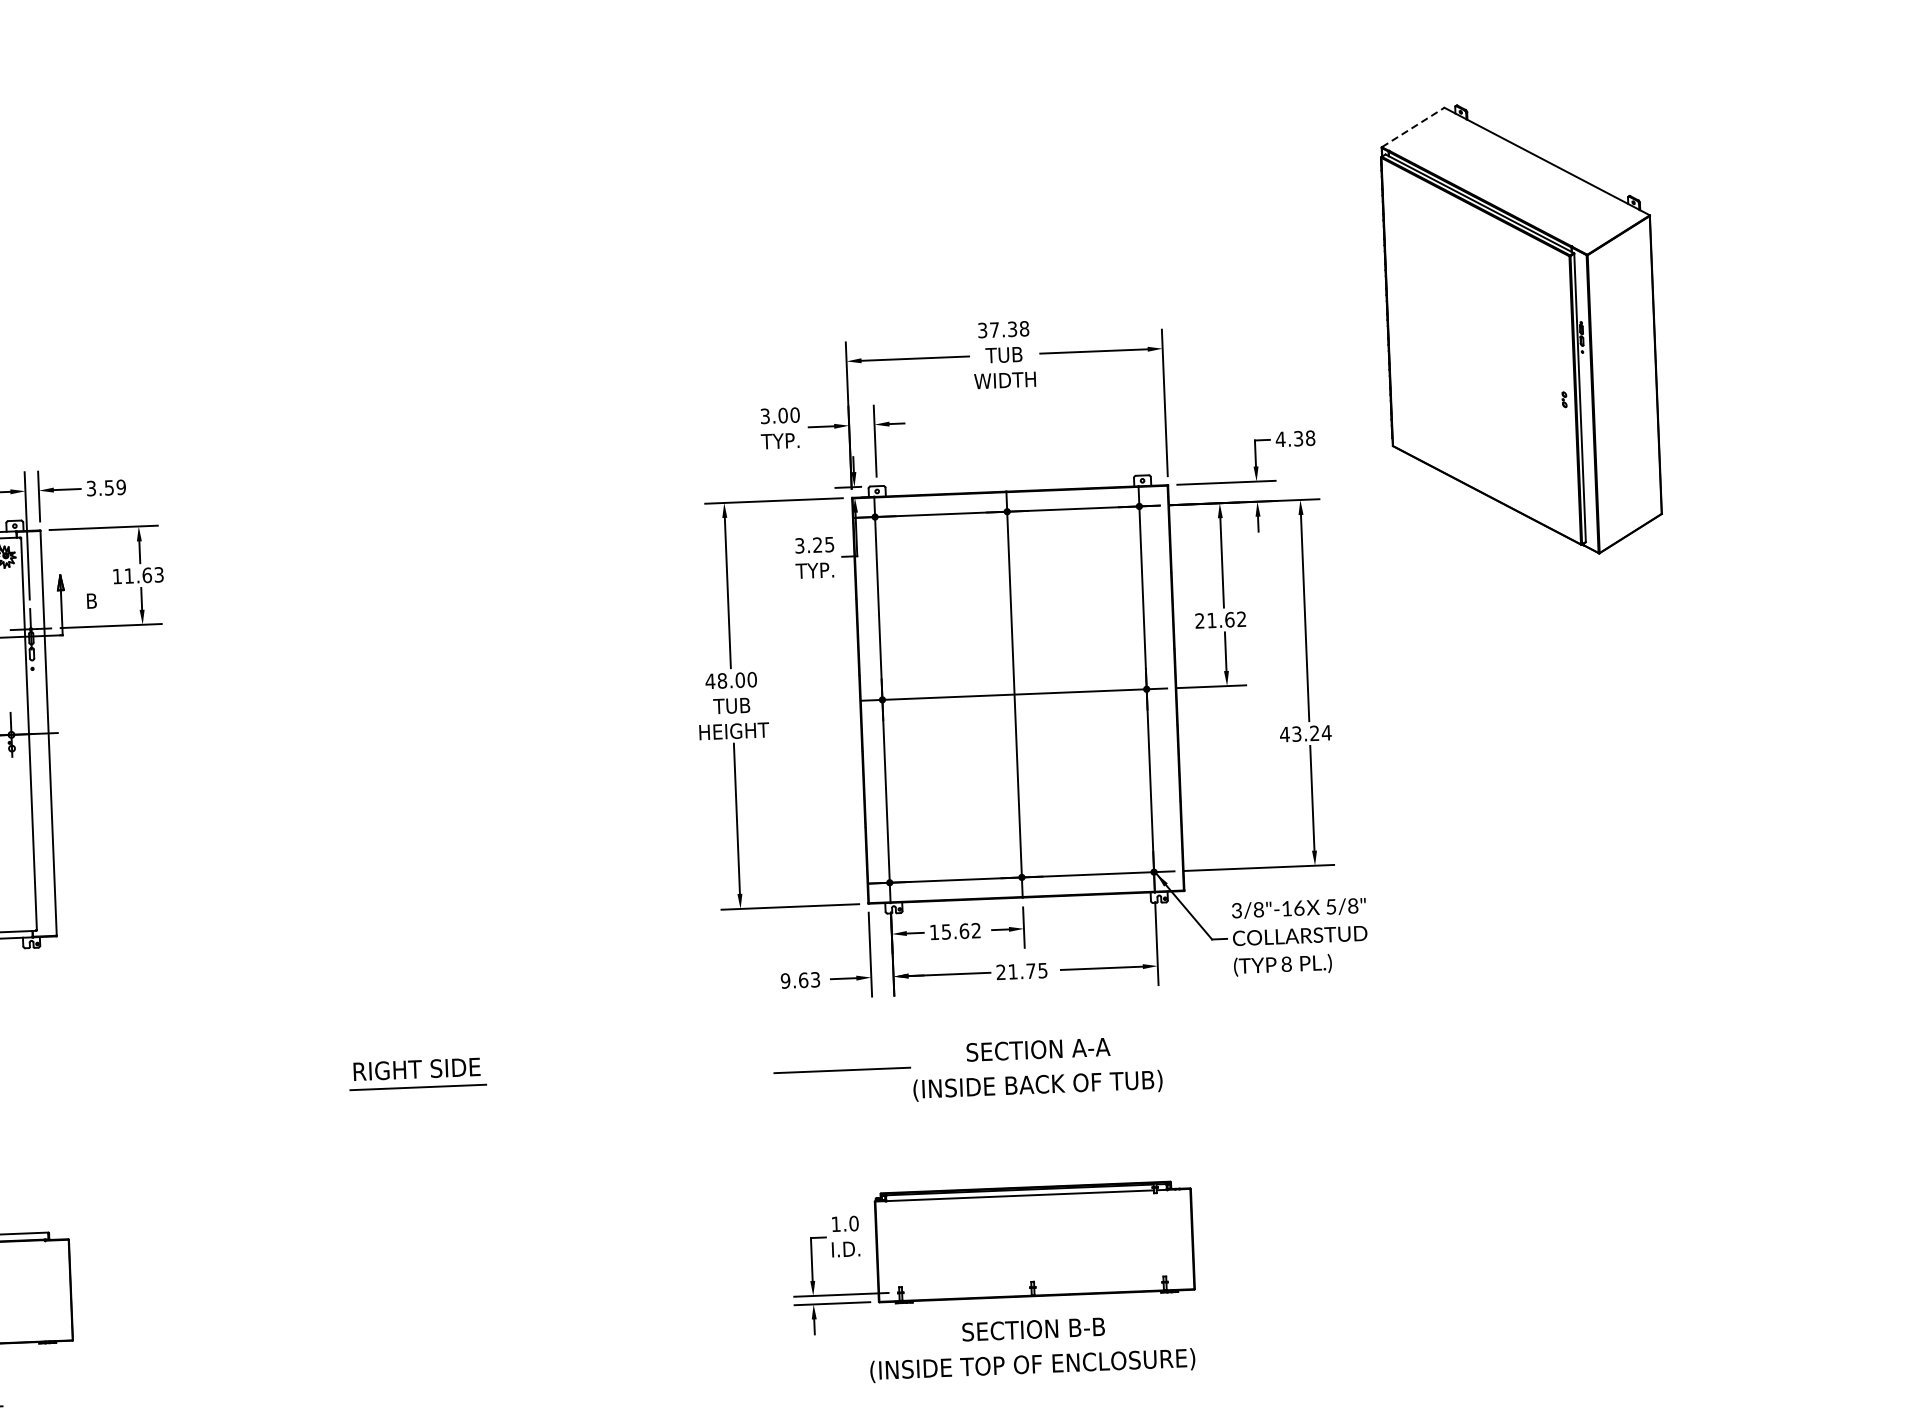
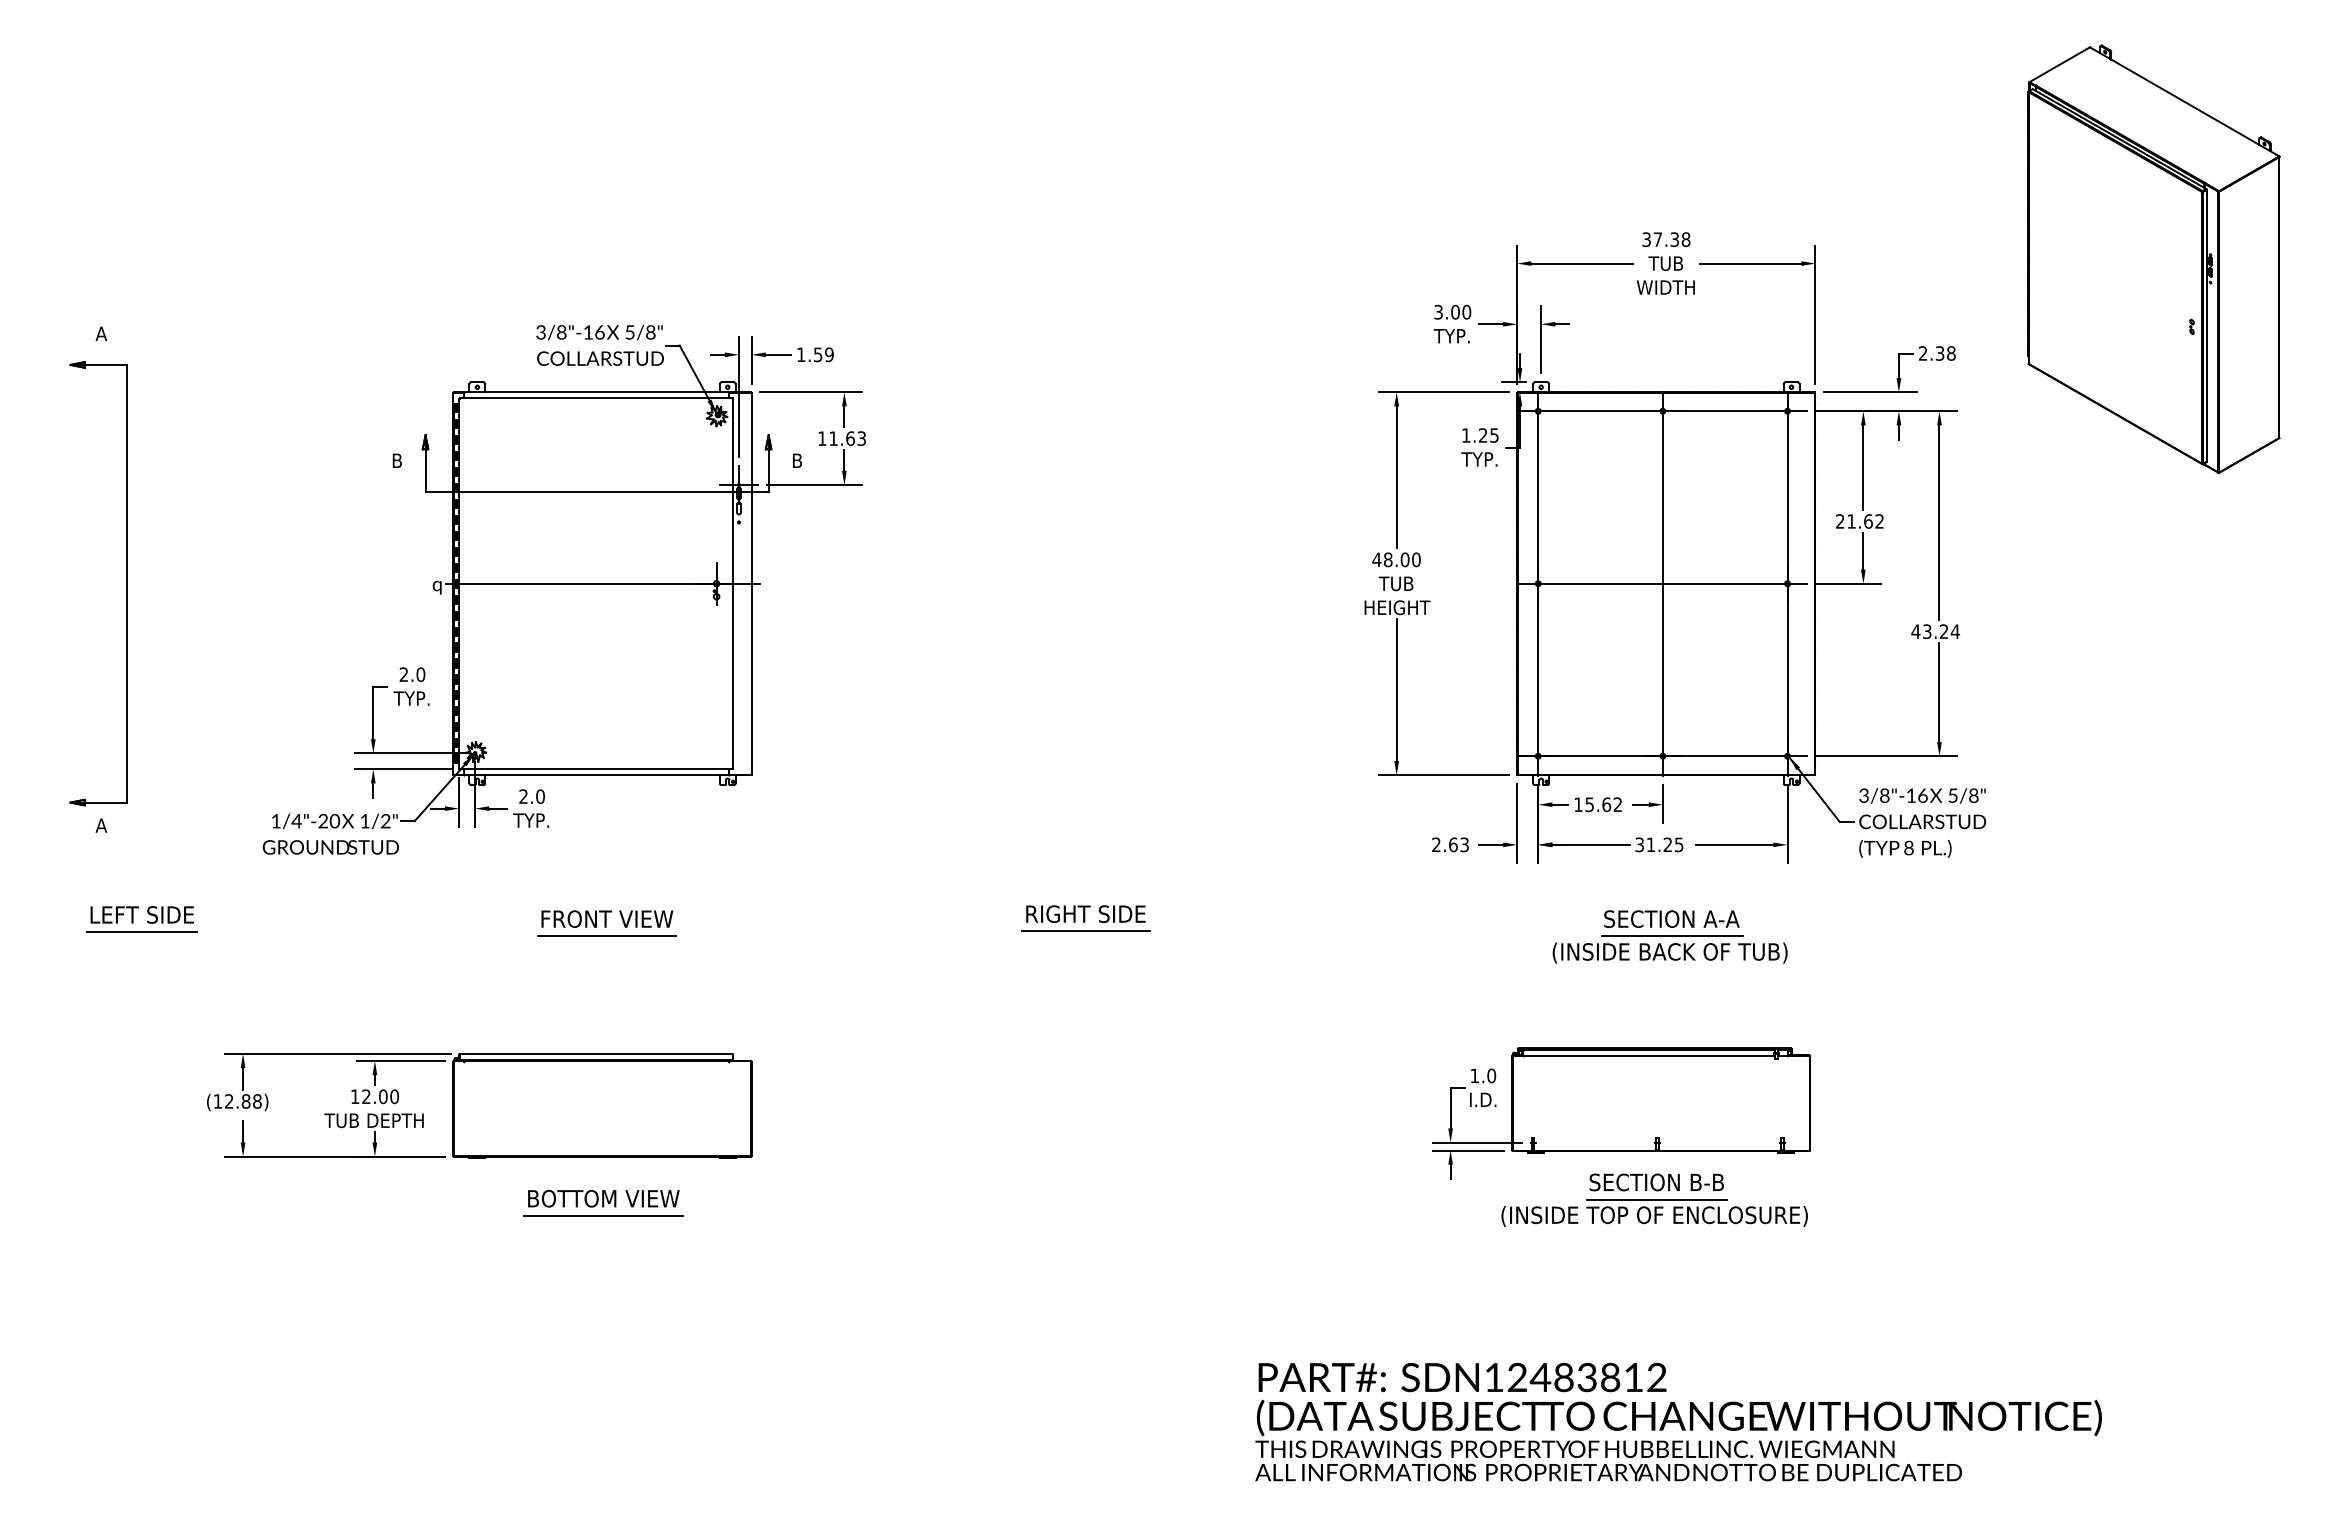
line: (1412, 127) -> (2059, 64), dashed -> solid
text: (1279, 439) -> (1922, 353), 4.38 -> 2.38
text: (91, 488) -> (801, 354), 3.59 -> 1.59
text: (800, 545) -> (1466, 435), 3.25 -> 1.25
text: (1015, 971) -> (1653, 844), 21.75 -> 31.25
text: (785, 980) -> (1436, 844), 9.63 -> 2.63
line: (1038, 1068) -> (1671, 936), added
line: (841, 1069) -> (1485, 930), removed
line: (1035, 1347) -> (1657, 1199), added

